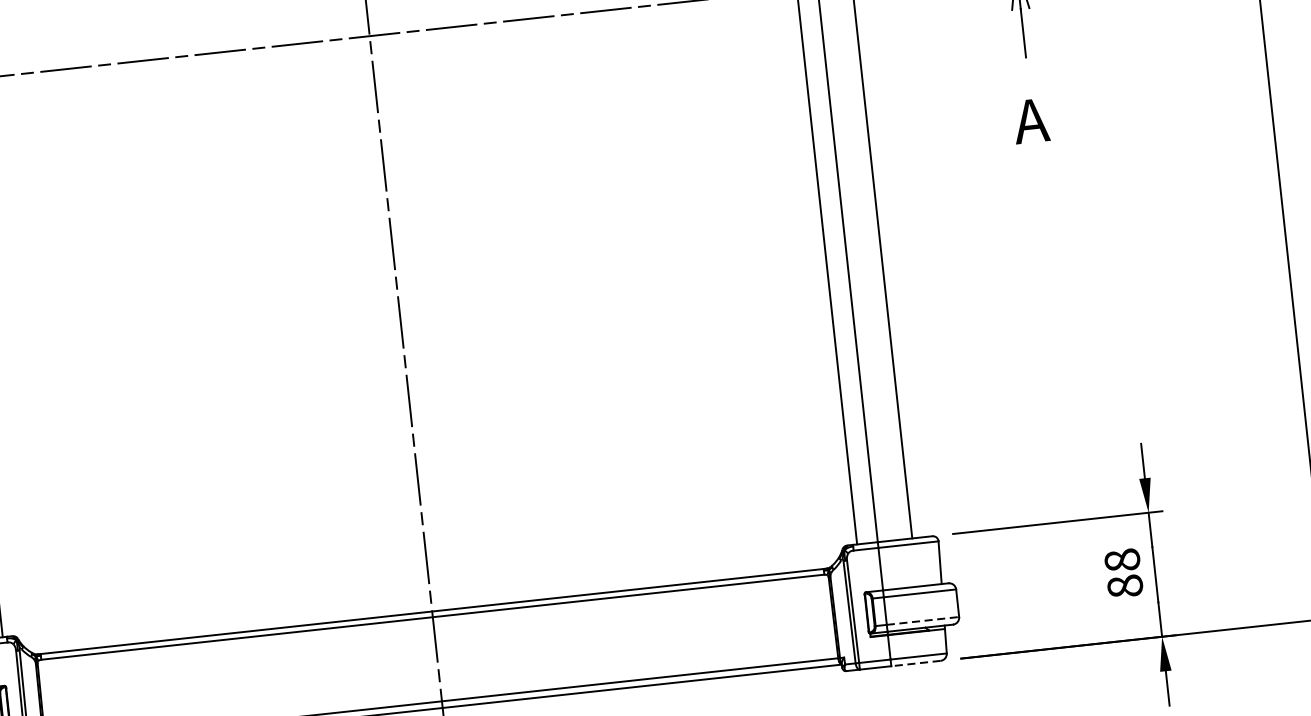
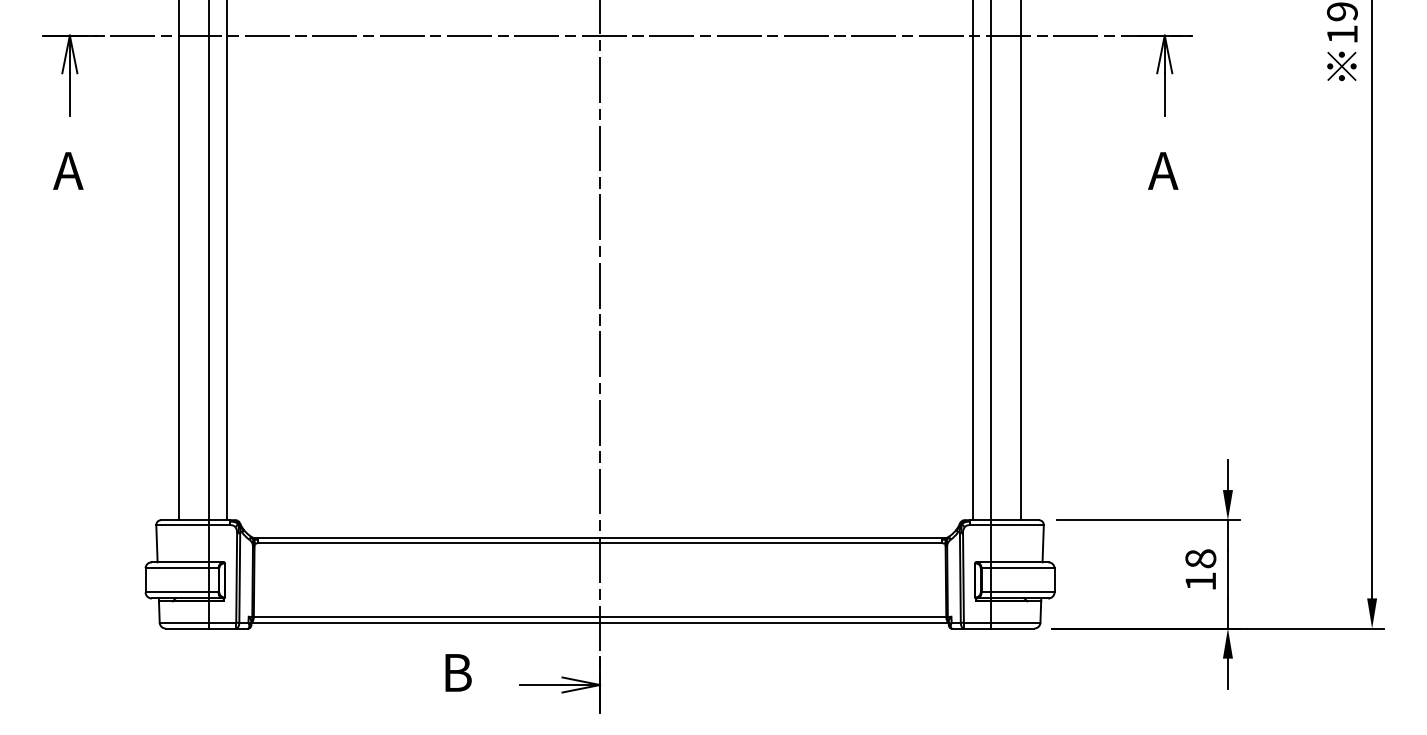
text: (1124, 586) -> (1200, 581), 88 -> 18
line: (922, 621) -> (1022, 592), dashed -> solid
line: (915, 663) -> (1012, 628), dashed -> solid

